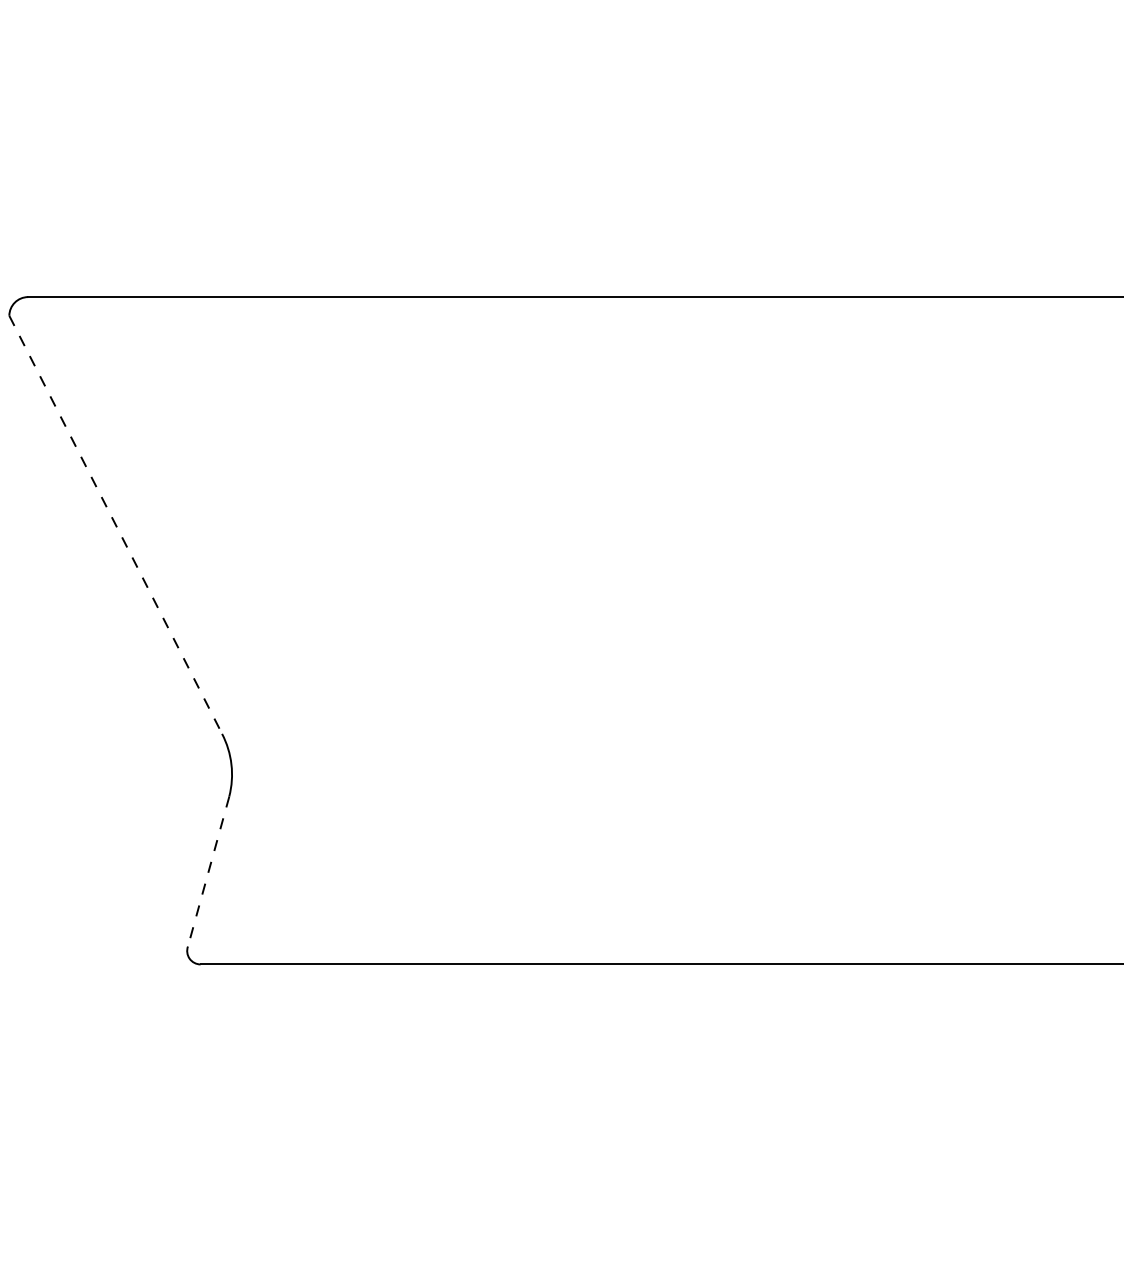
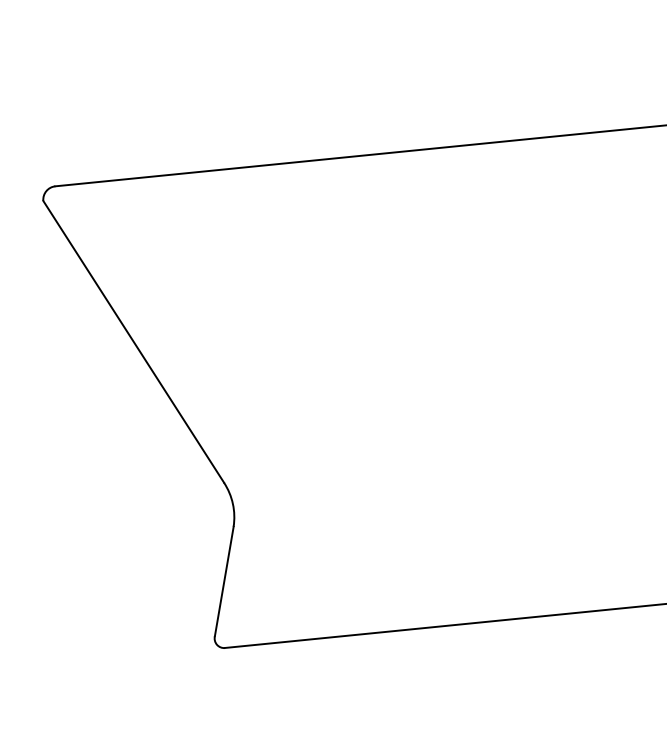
line: (115, 524) -> (133, 341), dashed -> solid
line: (208, 871) -> (224, 581), dashed -> solid

